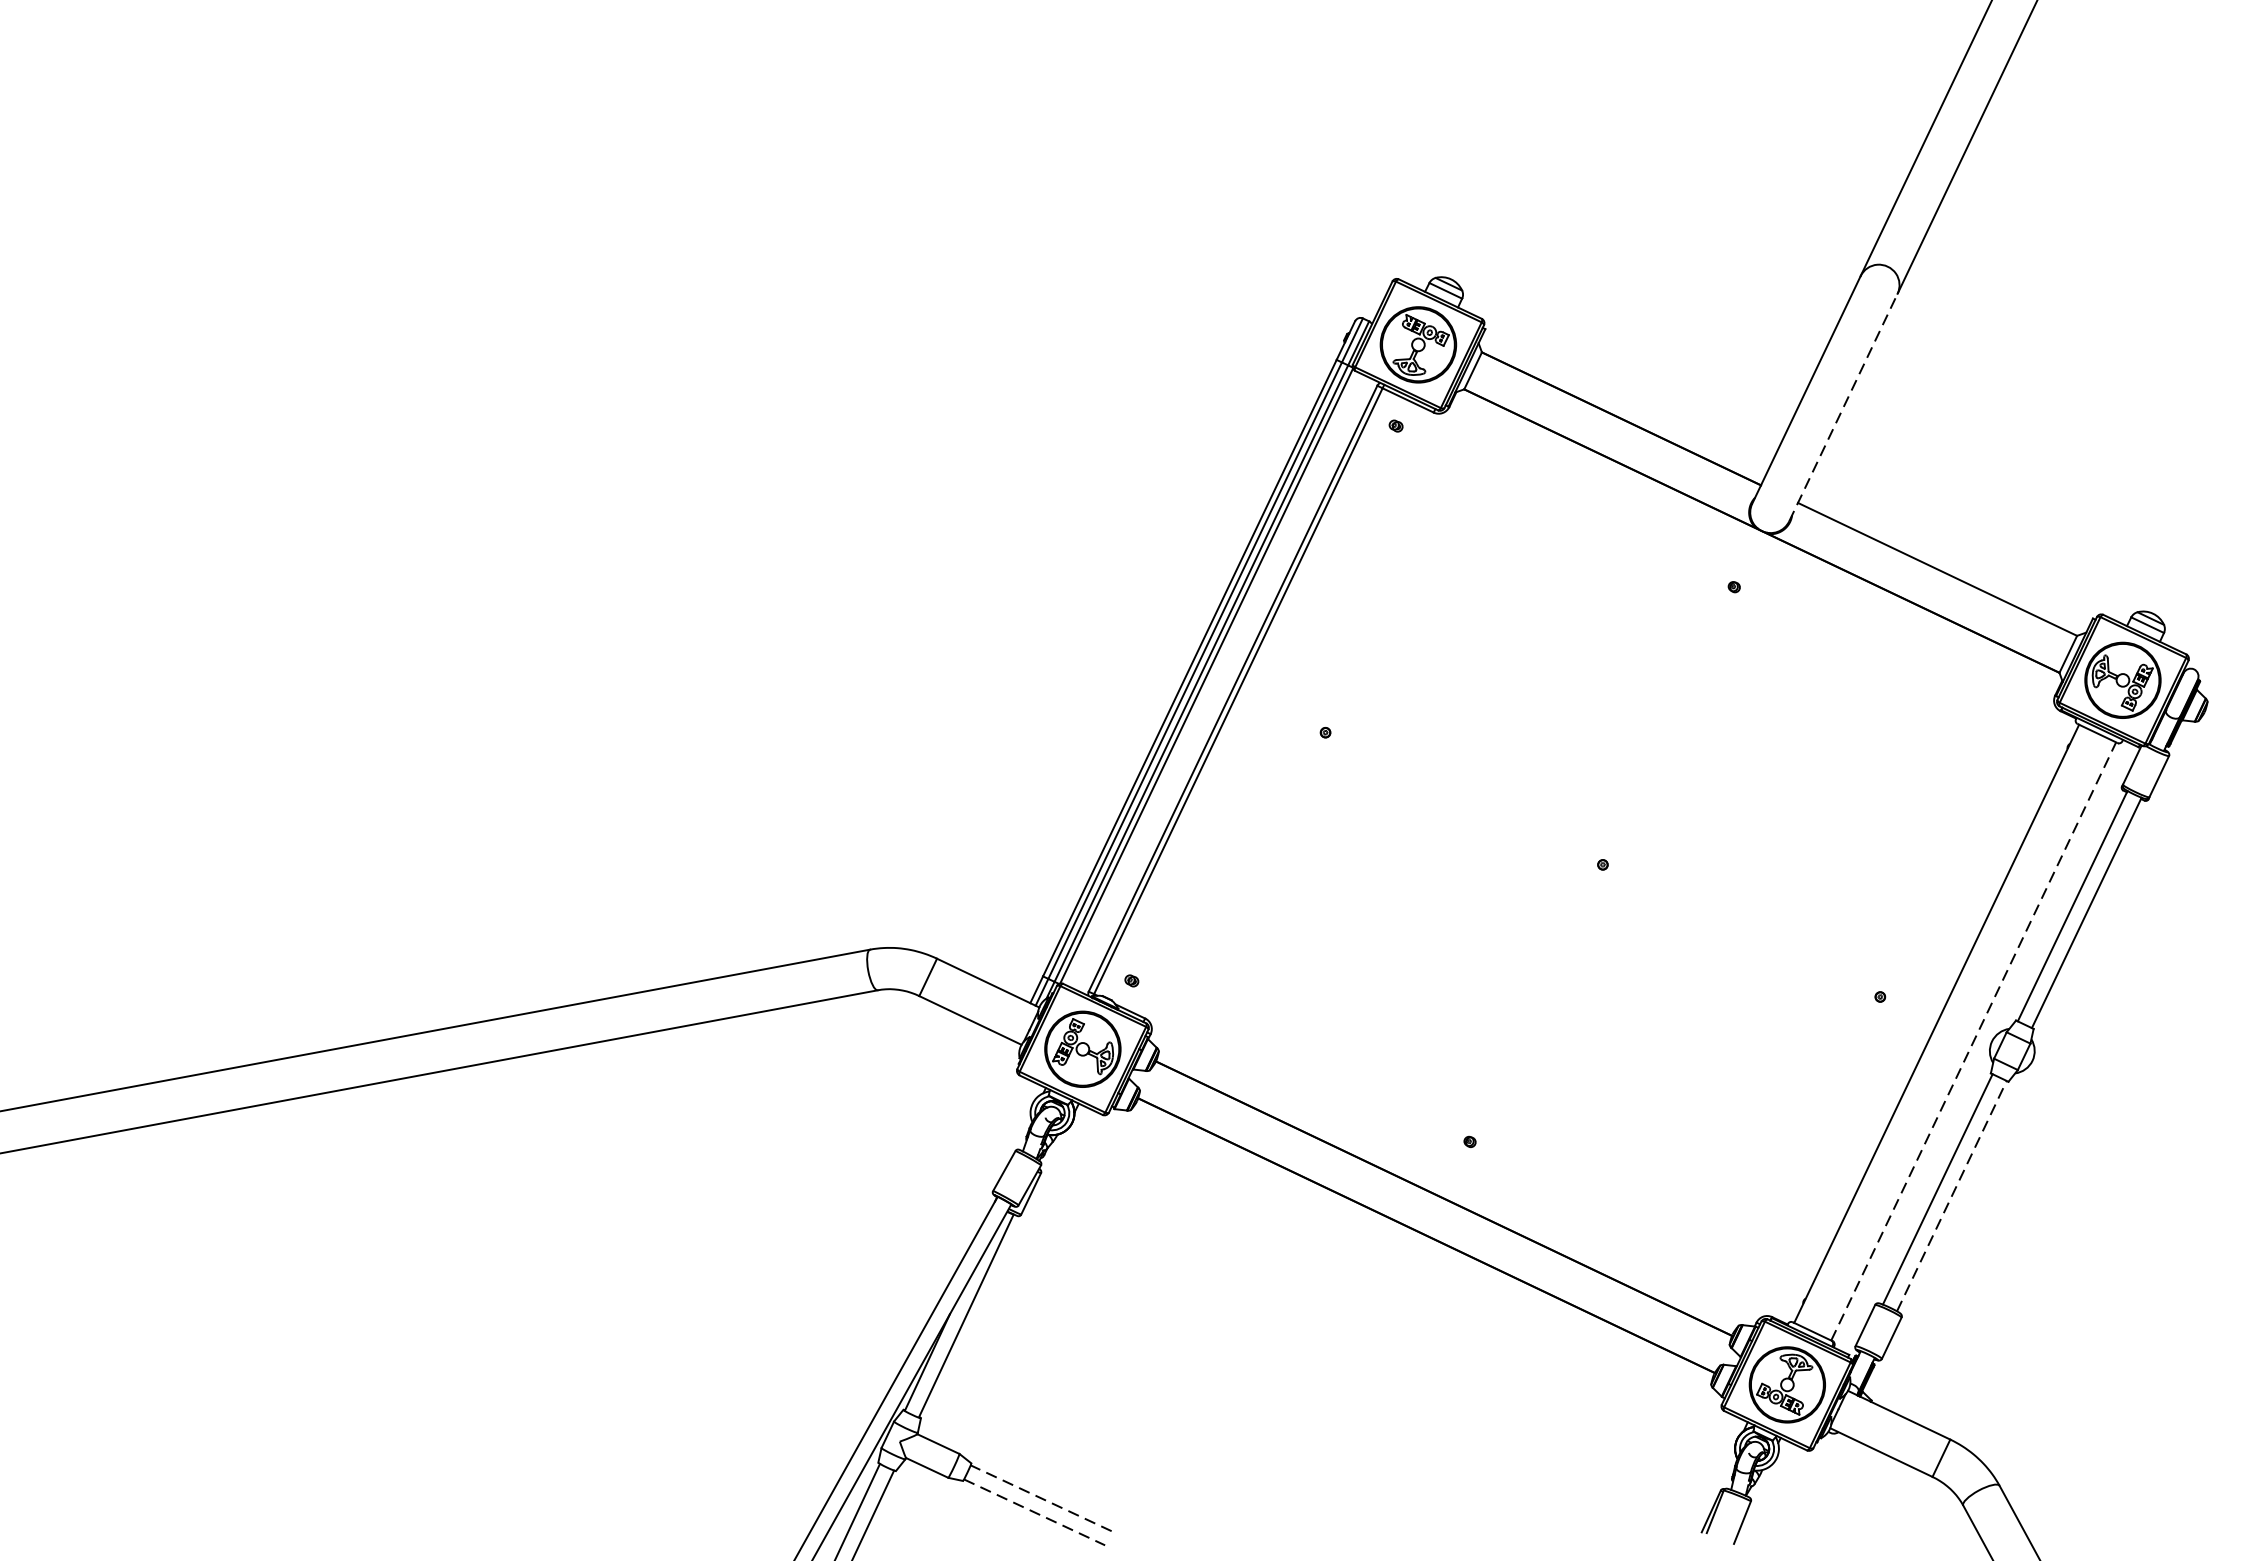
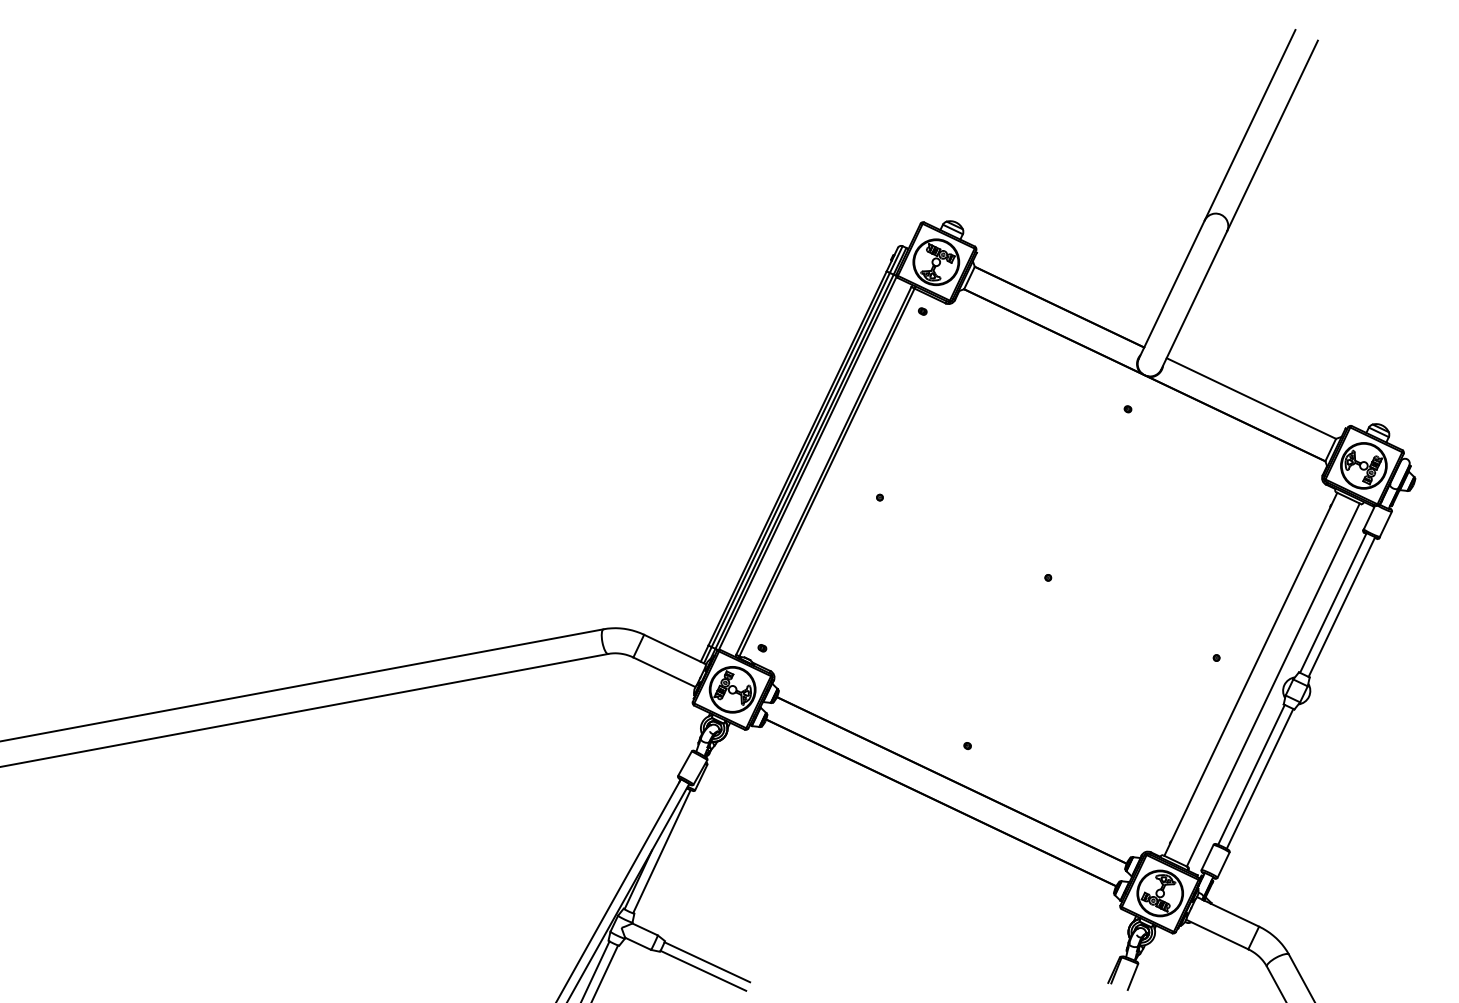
line: (1843, 407) -> (1194, 300), dashed -> solid
line: (1974, 1040) -> (1273, 684), dashed -> solid
line: (1952, 1195) -> (1260, 778), dashed -> solid
line: (1039, 1498) -> (706, 962), dashed -> solid
line: (1034, 1513) -> (703, 971), dashed -> solid

